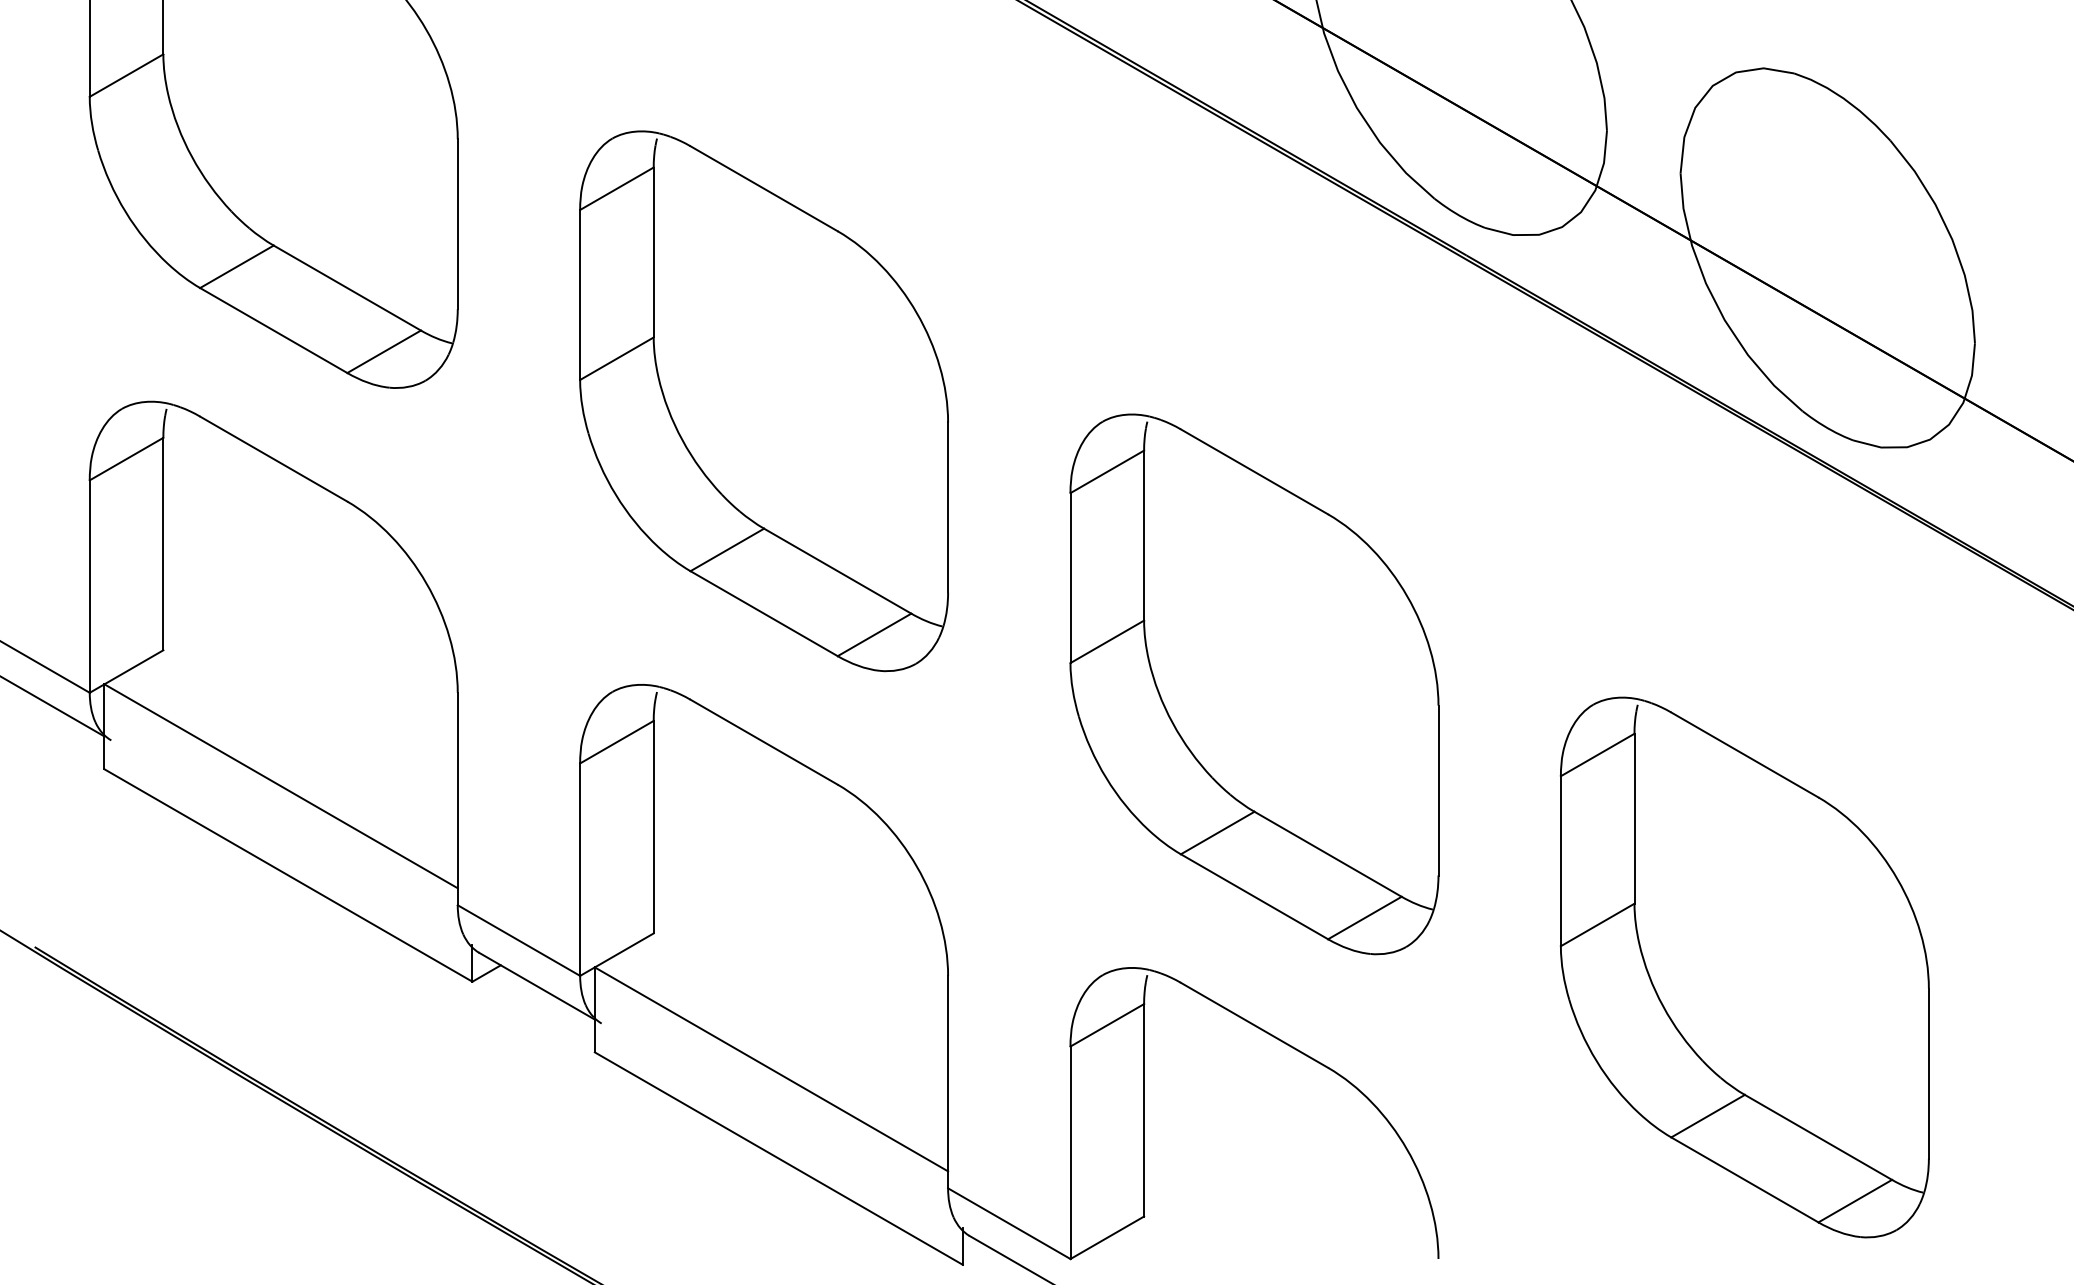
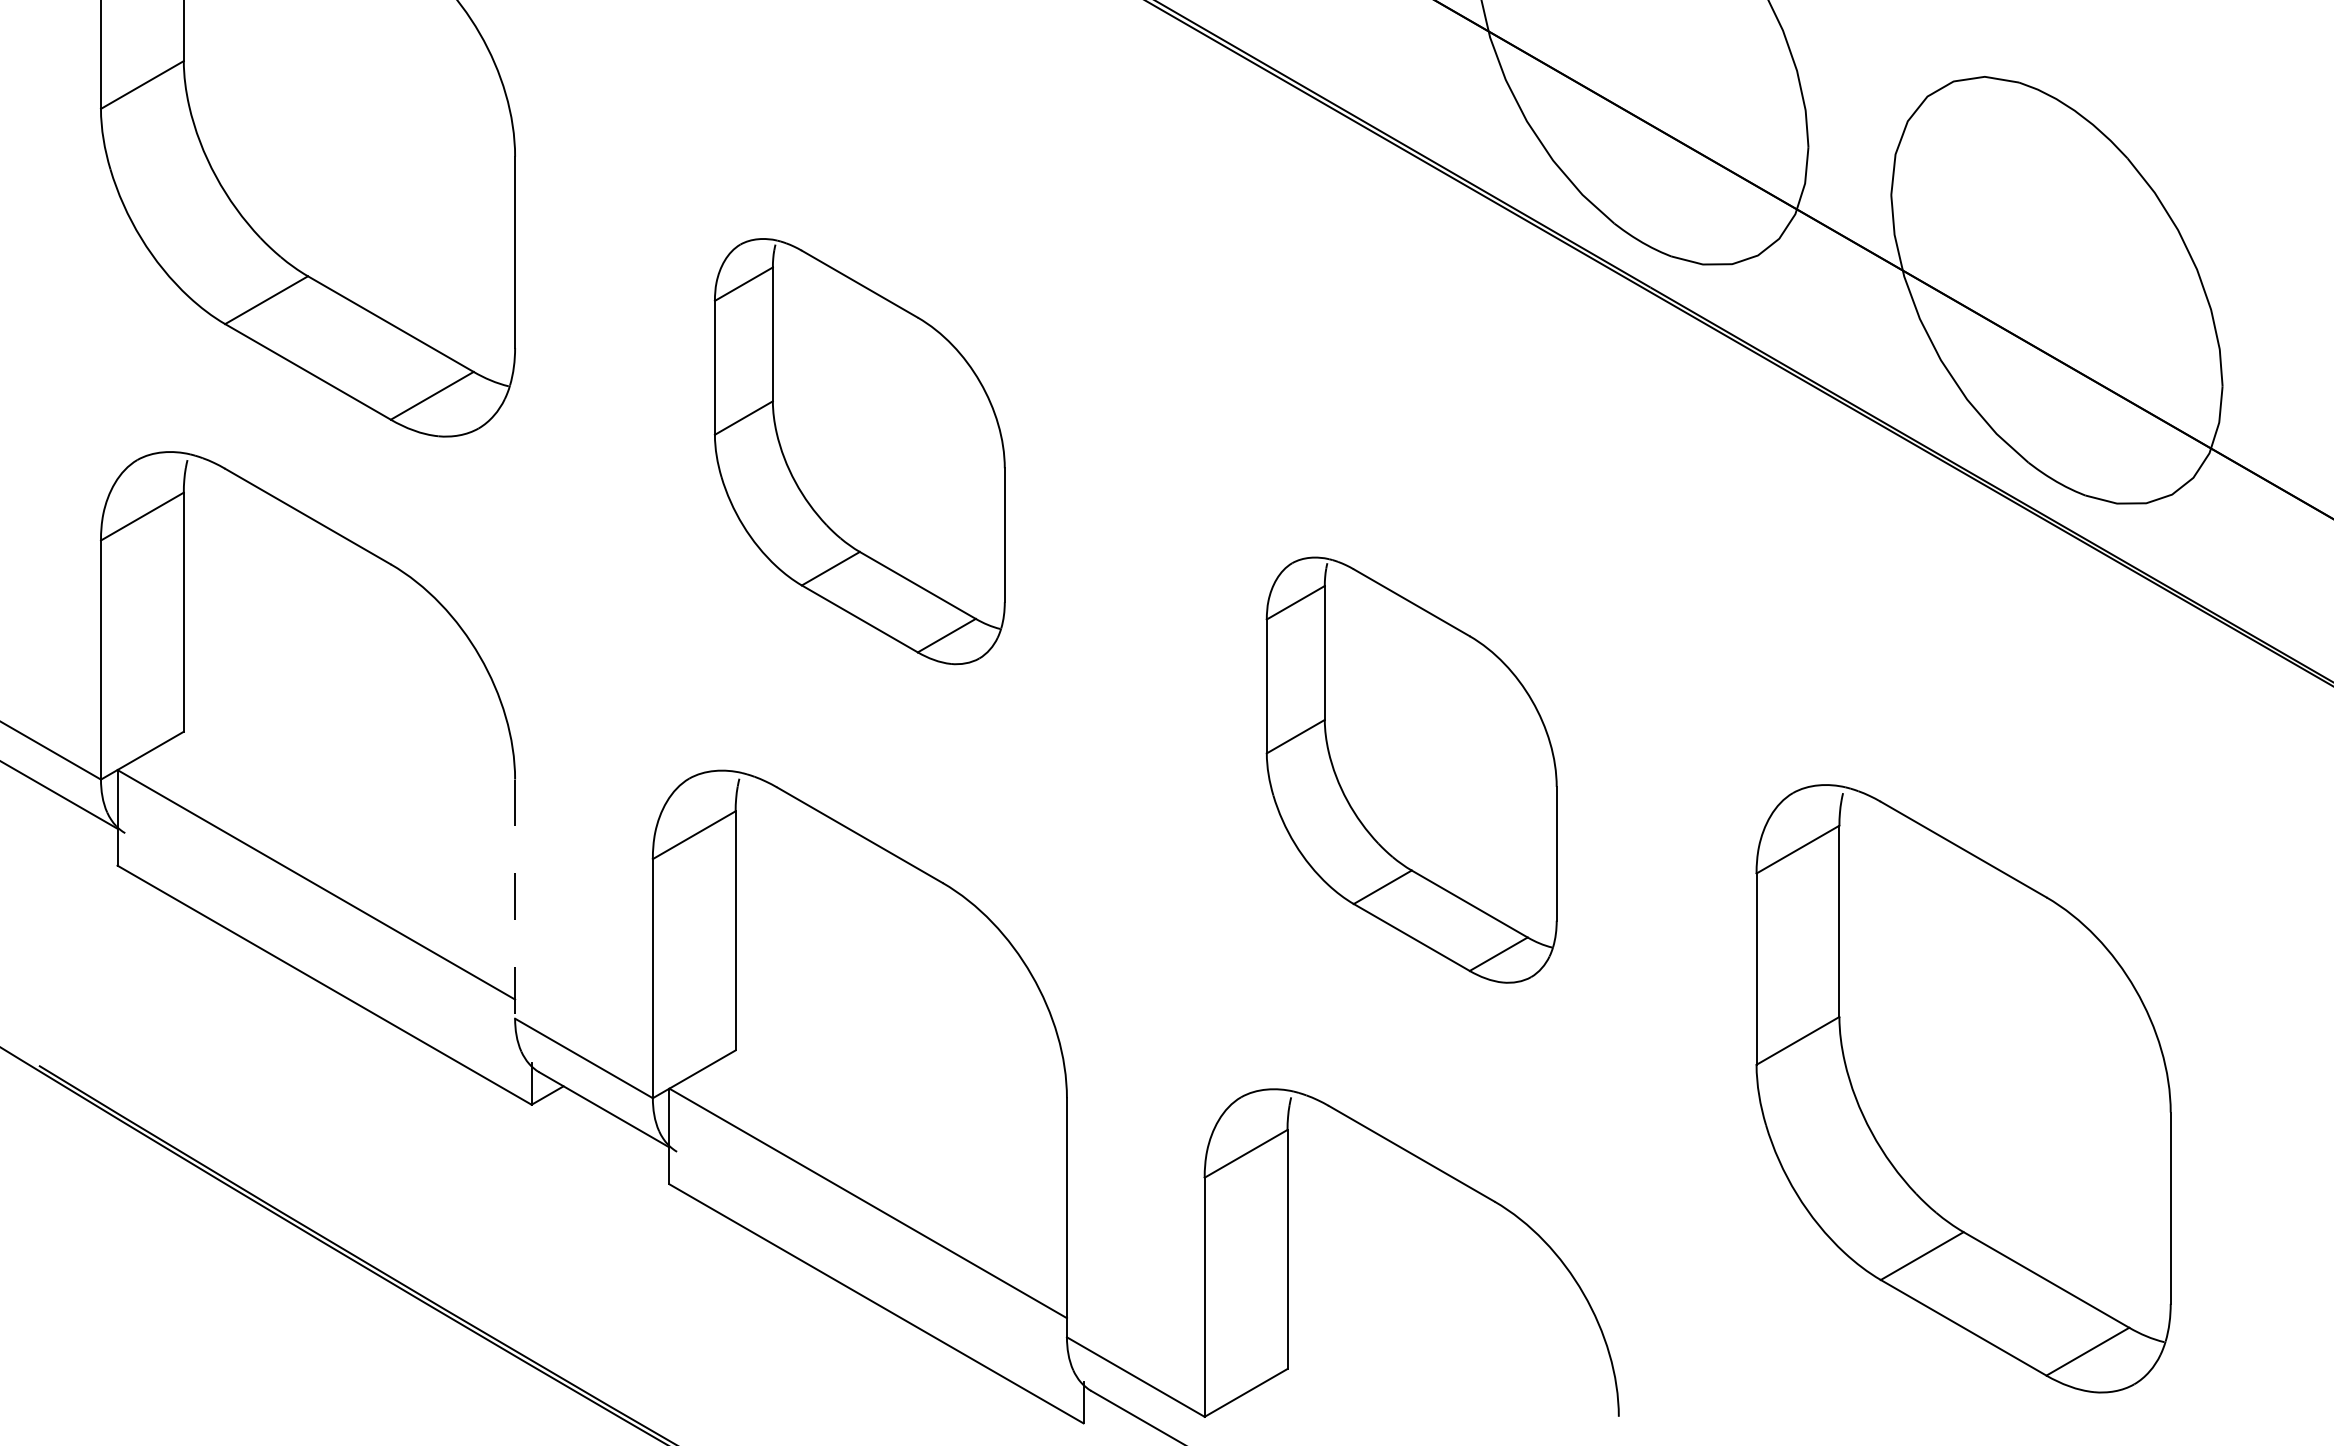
part: (763, 401) -> (859, 451), size x0.7
part: (1254, 684) -> (1411, 770), size x0.7
line: (457, 799) -> (514, 899), solid -> dashed

